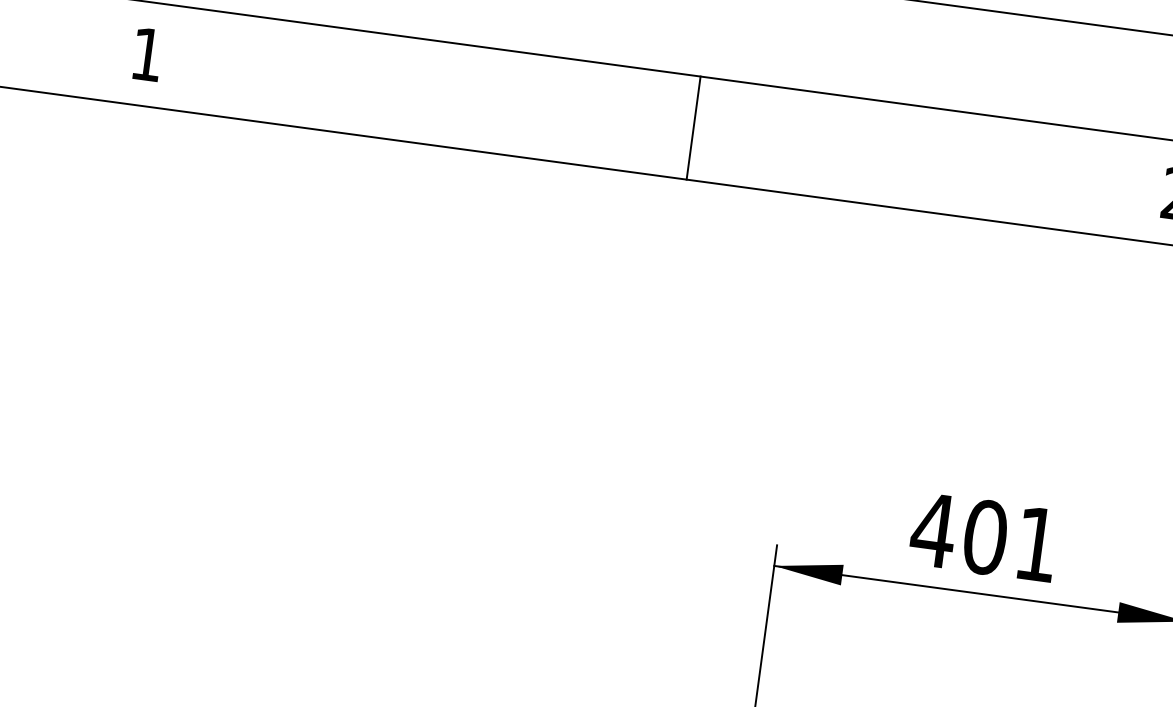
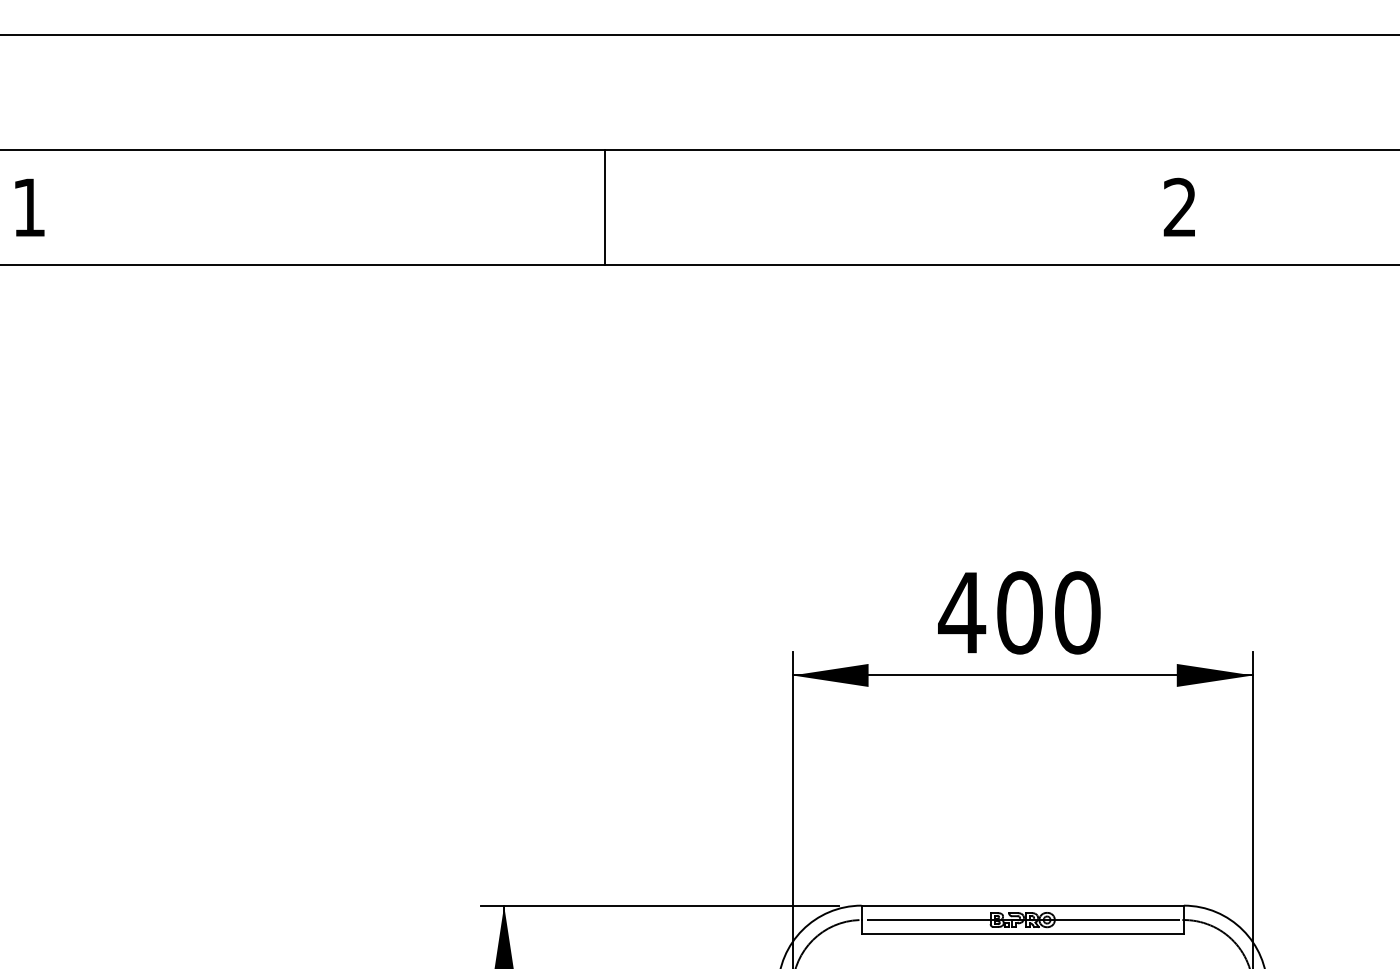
line: (693, 127) -> (605, 206), moved
text: (1037, 544) -> (1077, 612), 401 -> 400

